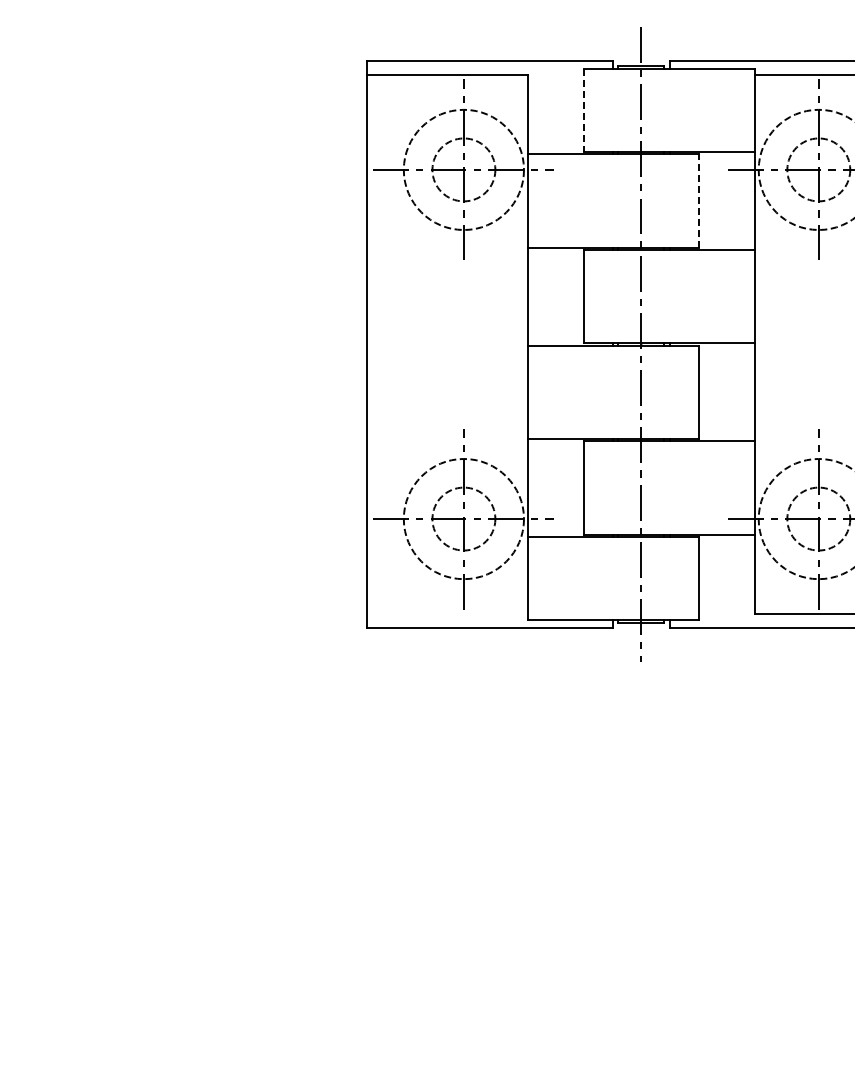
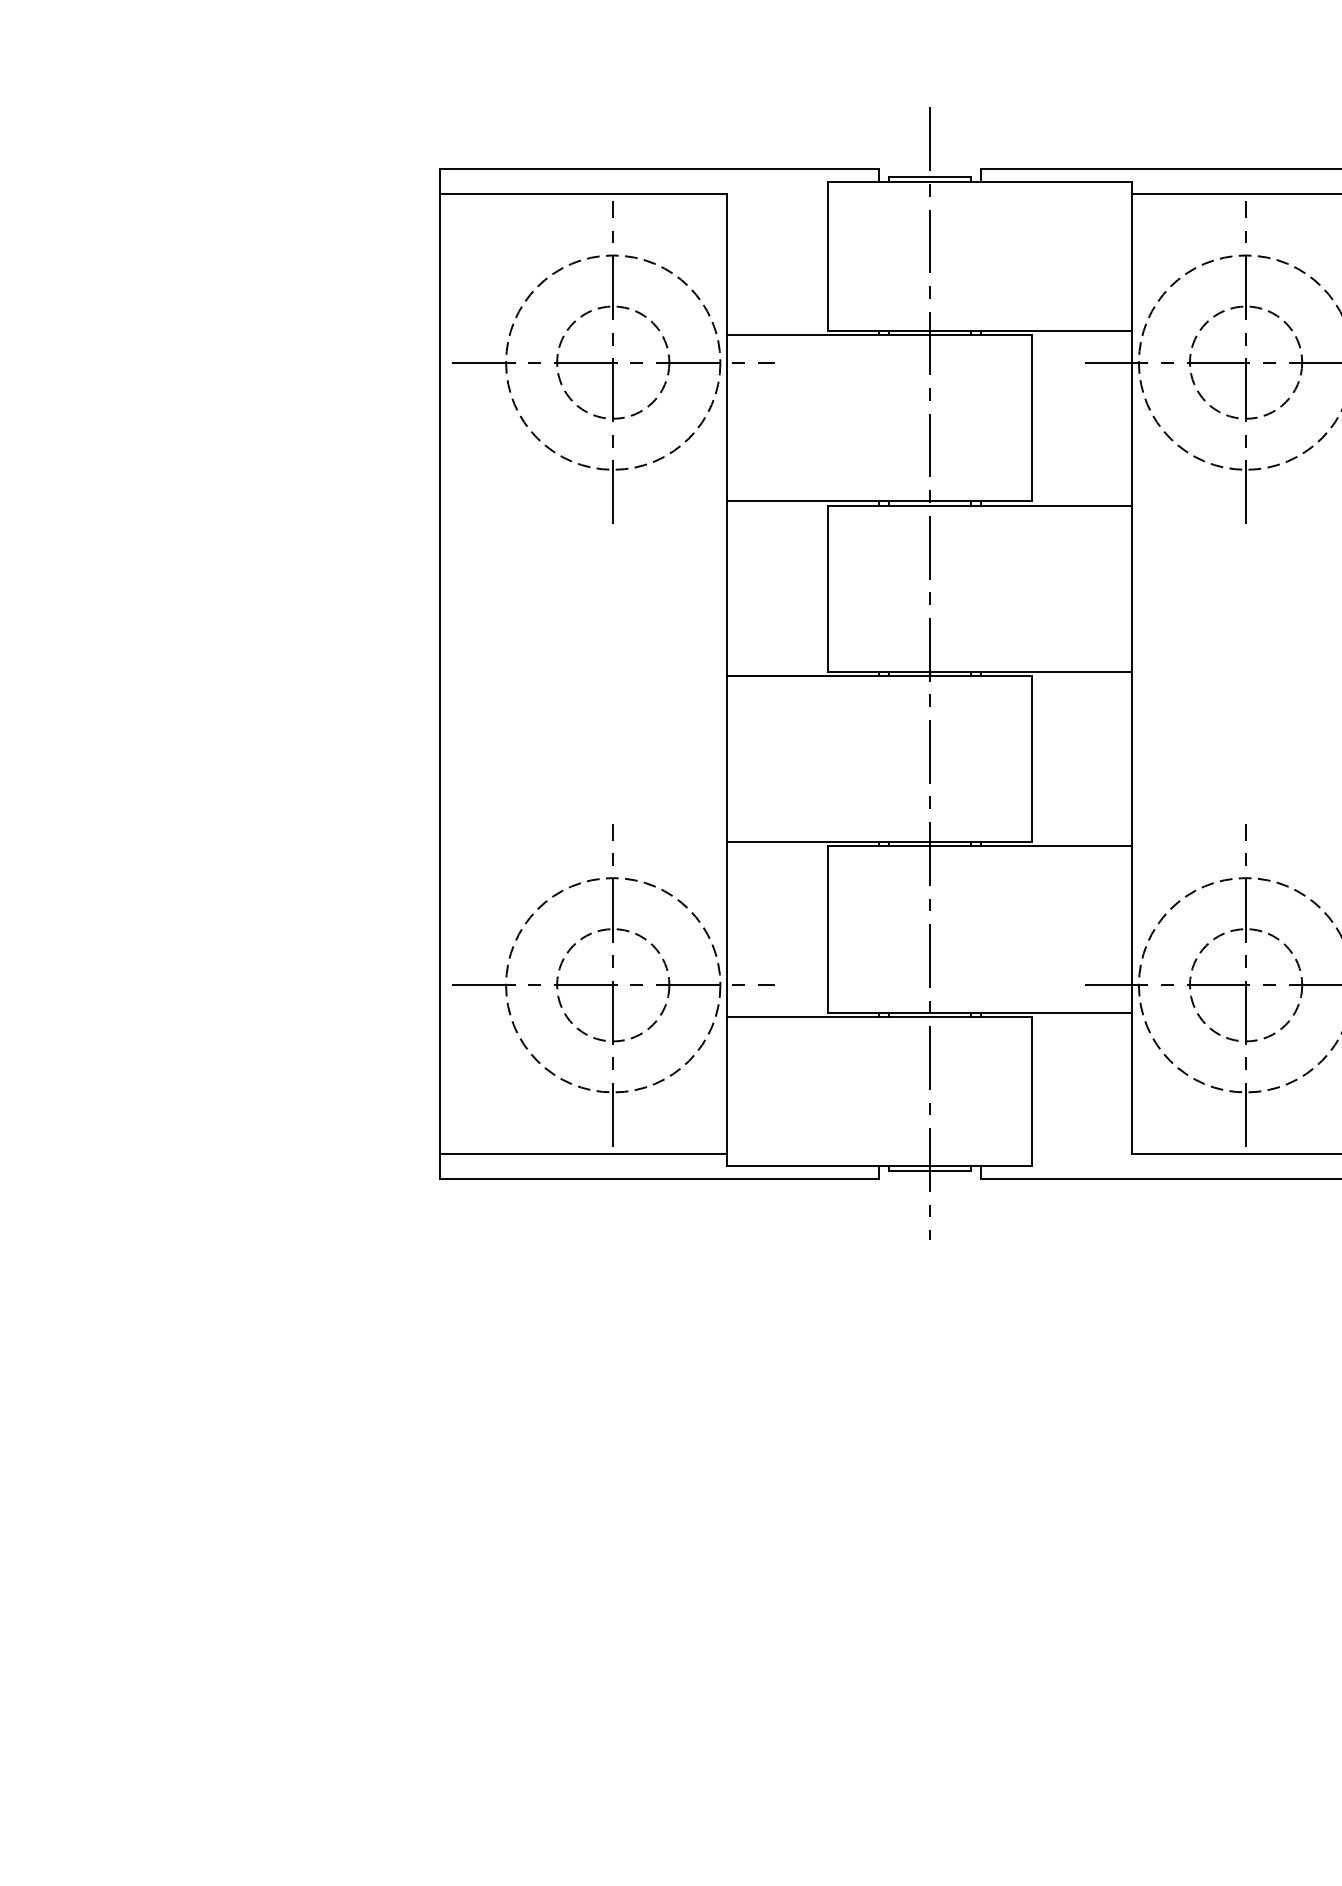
line: (584, 110) -> (828, 256), dashed -> solid
line: (698, 201) -> (1031, 418), dashed -> solid
line: (446, 613) -> (582, 1153), added

